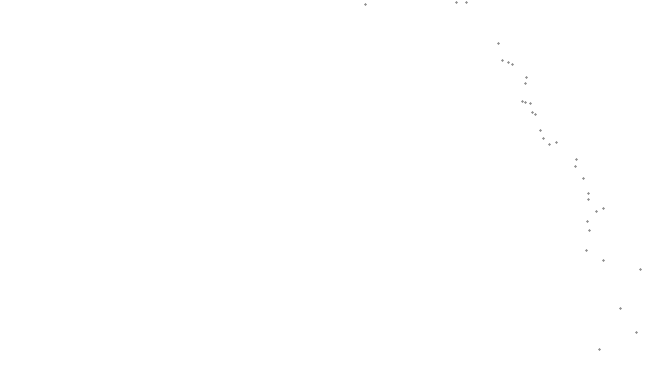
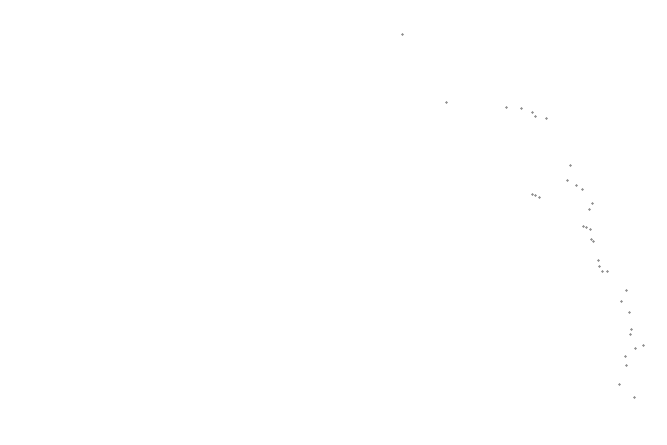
part: (507, 61) -> (575, 184), size x1.6
part: (470, 79) -> (535, 195), added
part: (548, 136) -> (602, 265), size x0.7
part: (575, 162) -> (624, 296), size x1.6

